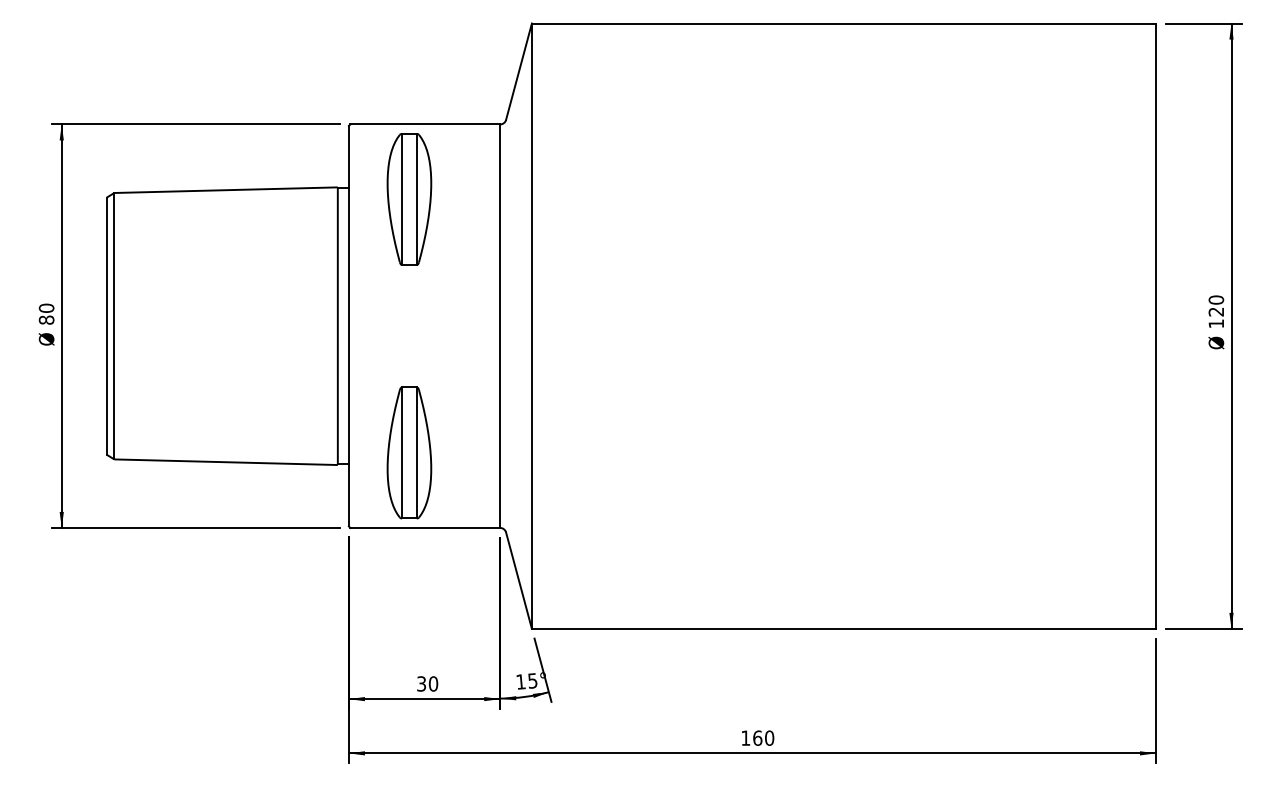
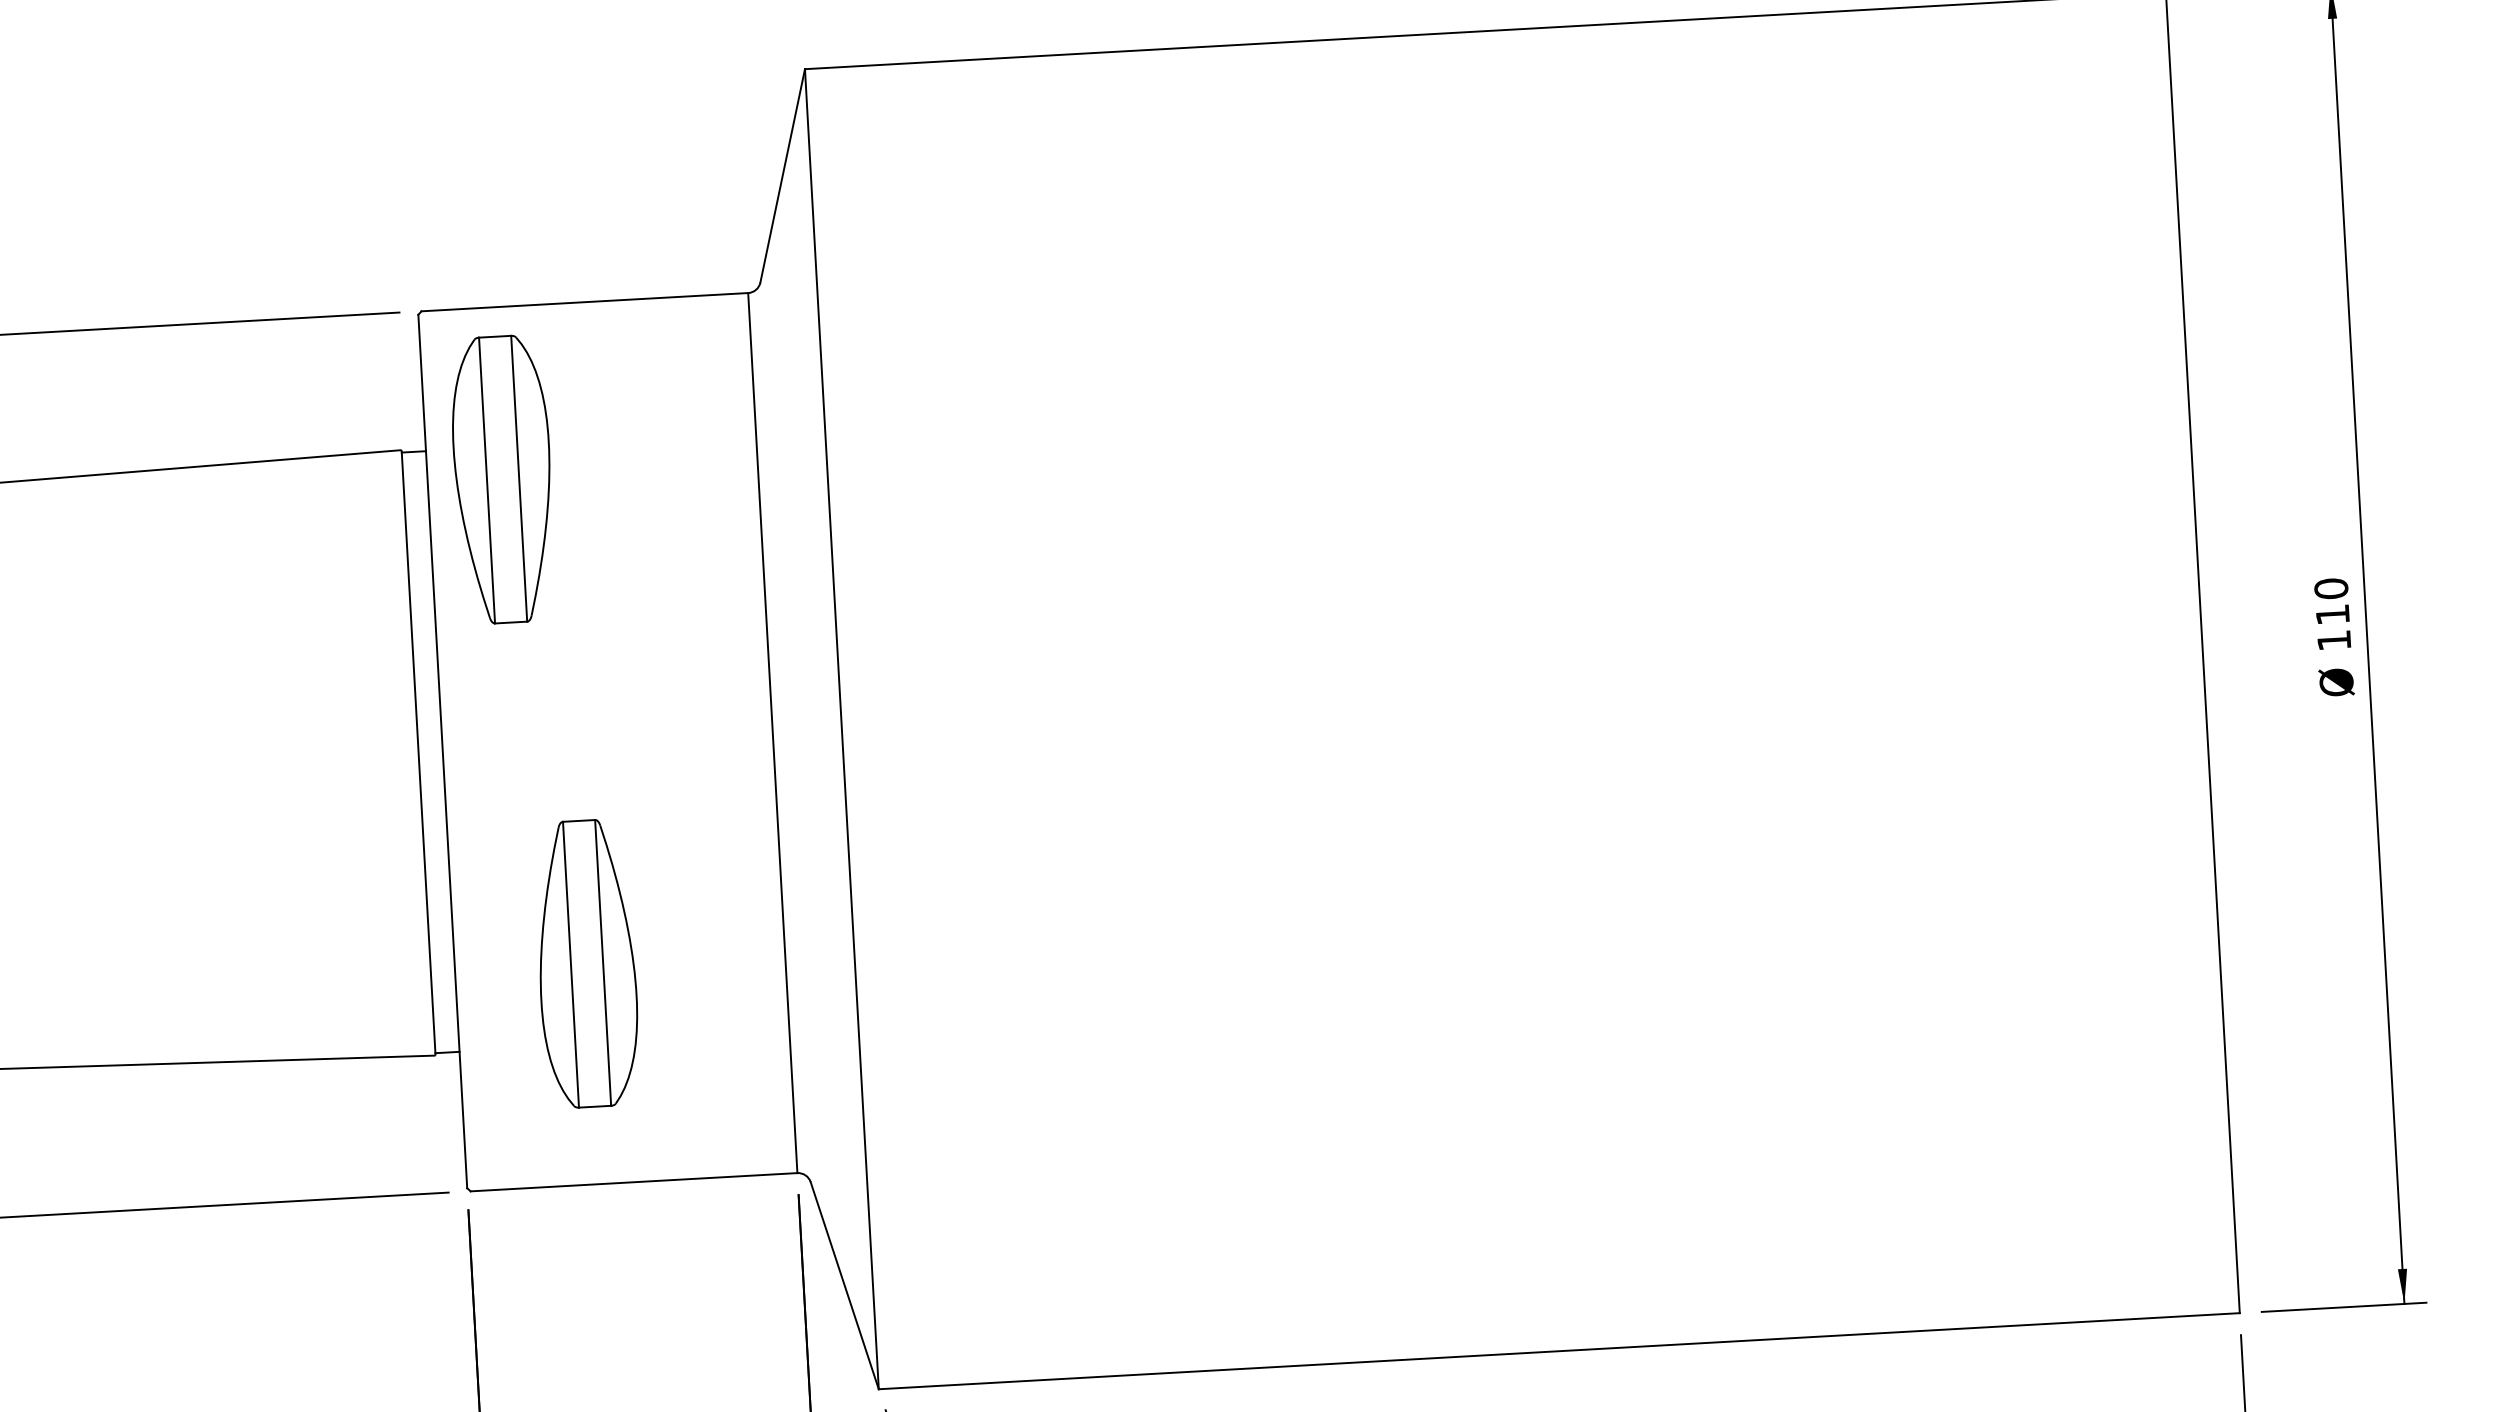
part: (409, 199) -> (503, 479), moved
text: (1215, 311) -> (2330, 613), 120 -> 110
part: (409, 452) -> (587, 962), moved

